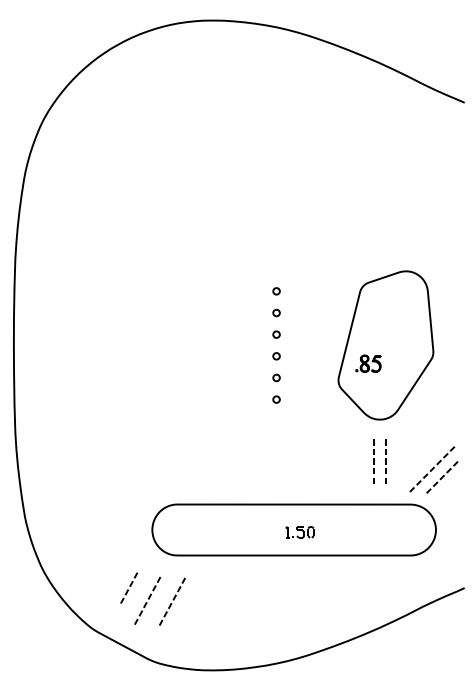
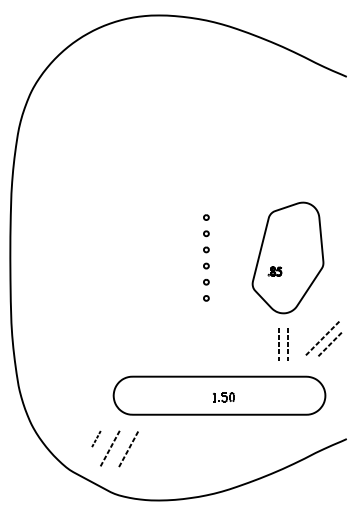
part: (367, 363) -> (274, 271), size x0.7
part: (433, 469) -> (323, 338), moved
part: (129, 587) -> (96, 438), size x0.7

